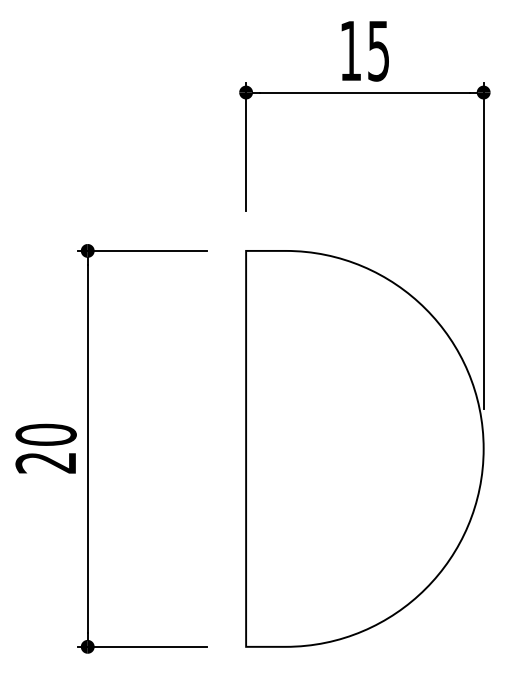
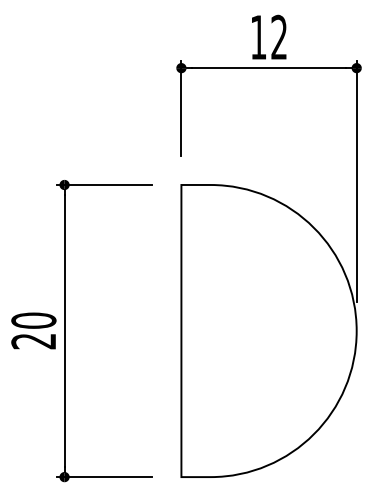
text: (378, 50) -> (279, 37), 15 -> 12

